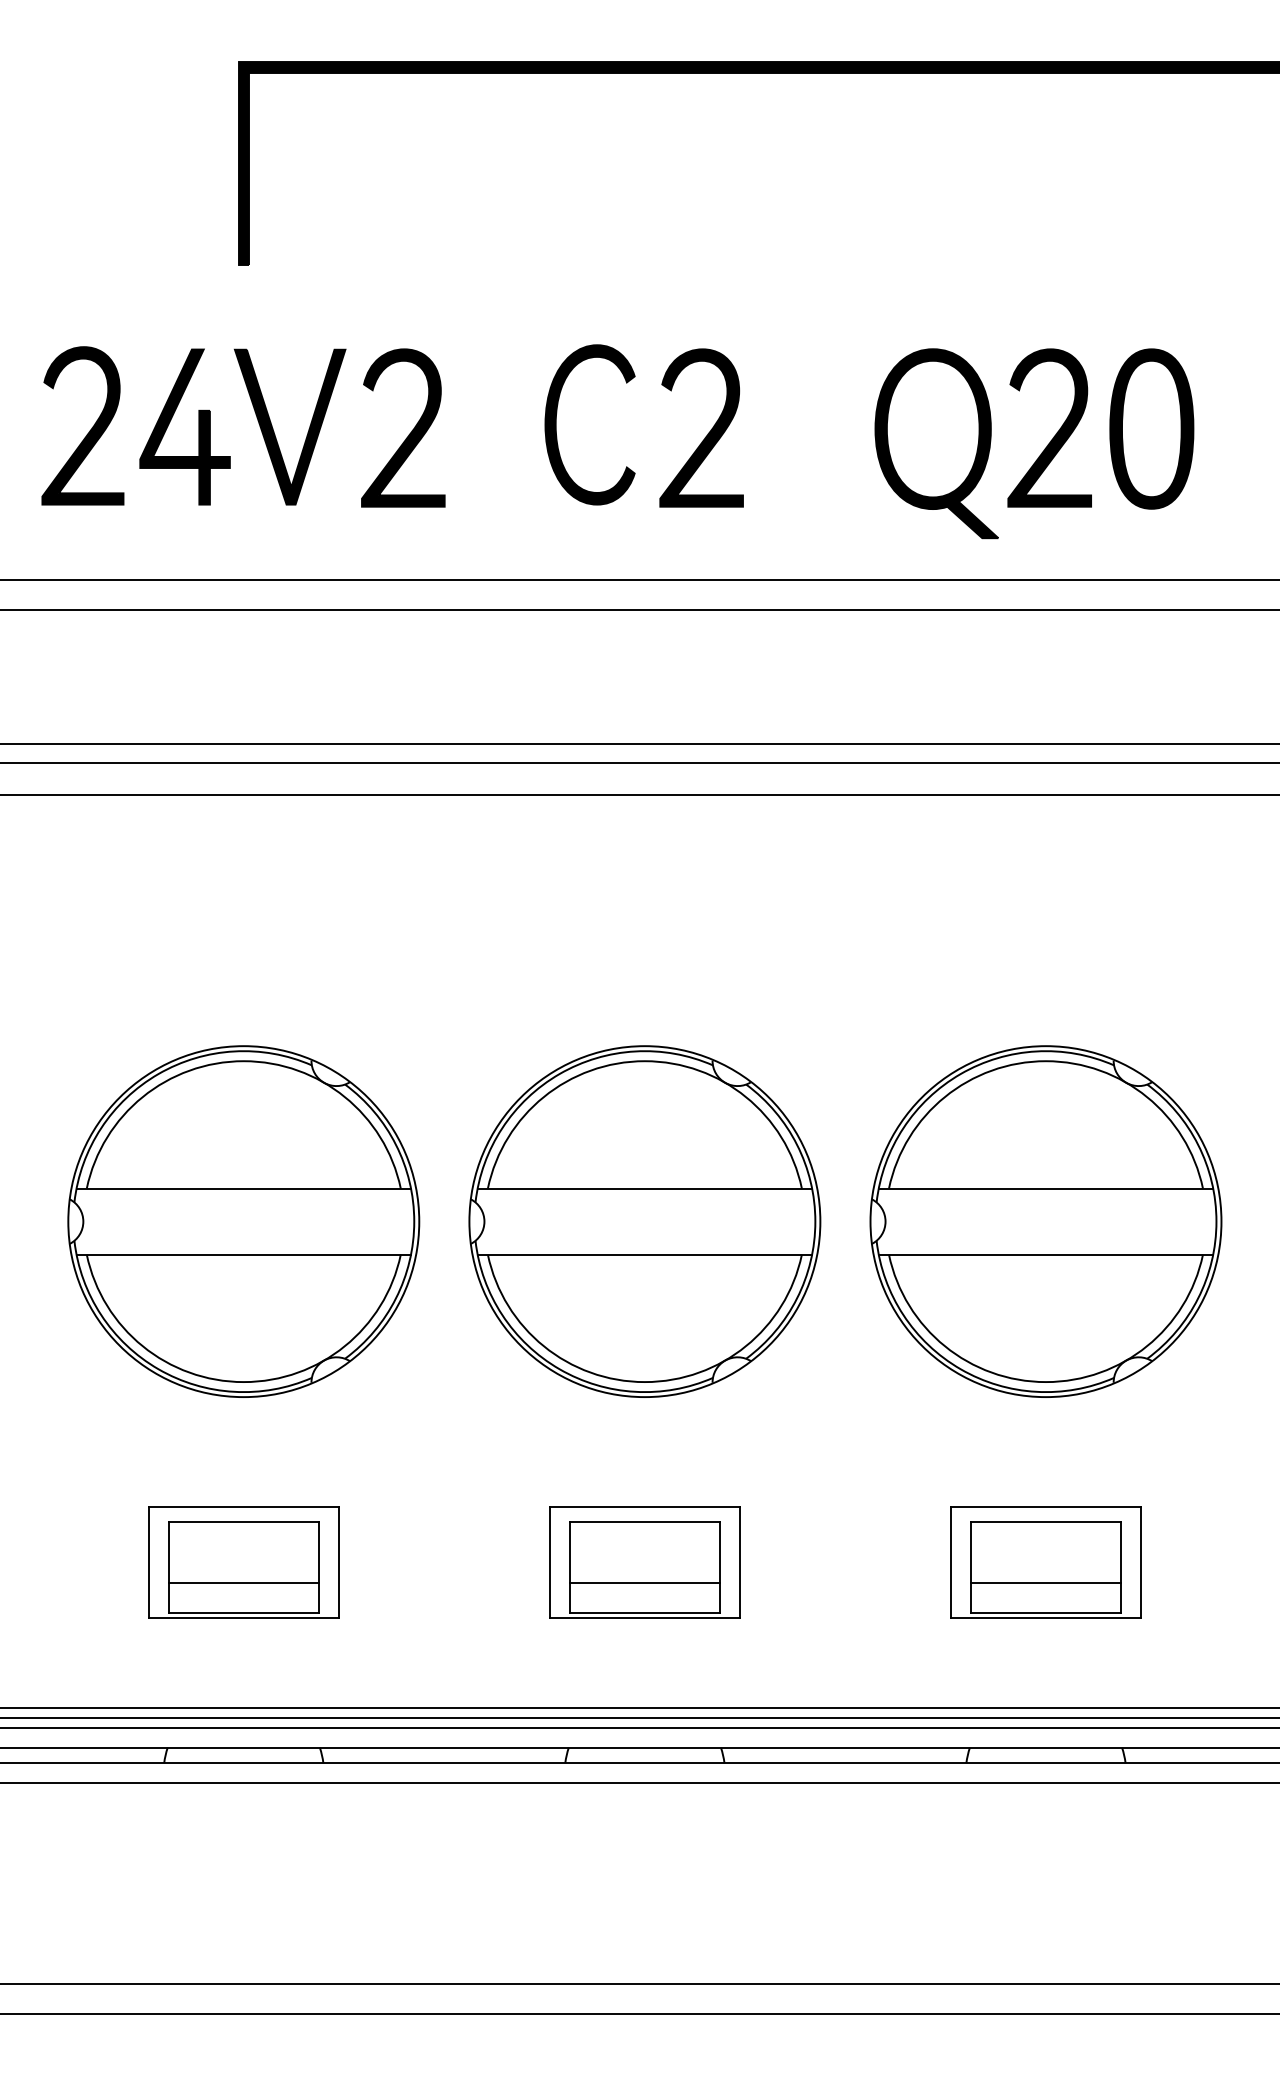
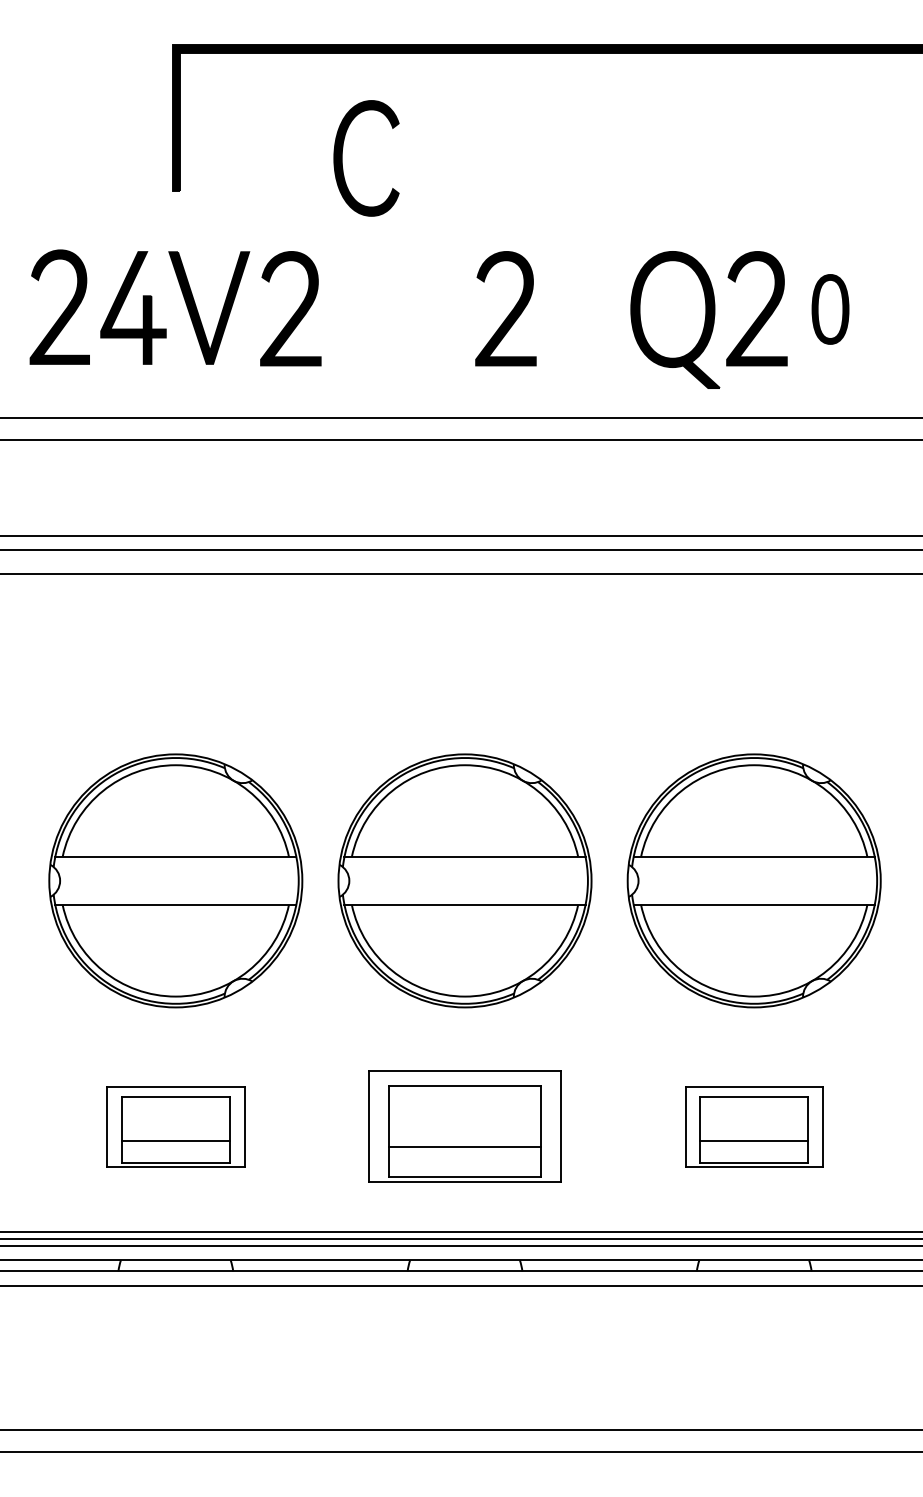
part: (556, 424) -> (342, 158), moved
part: (1151, 429) -> (830, 309), size x0.6
part: (644, 1562) -> (464, 1126), size x1.4

